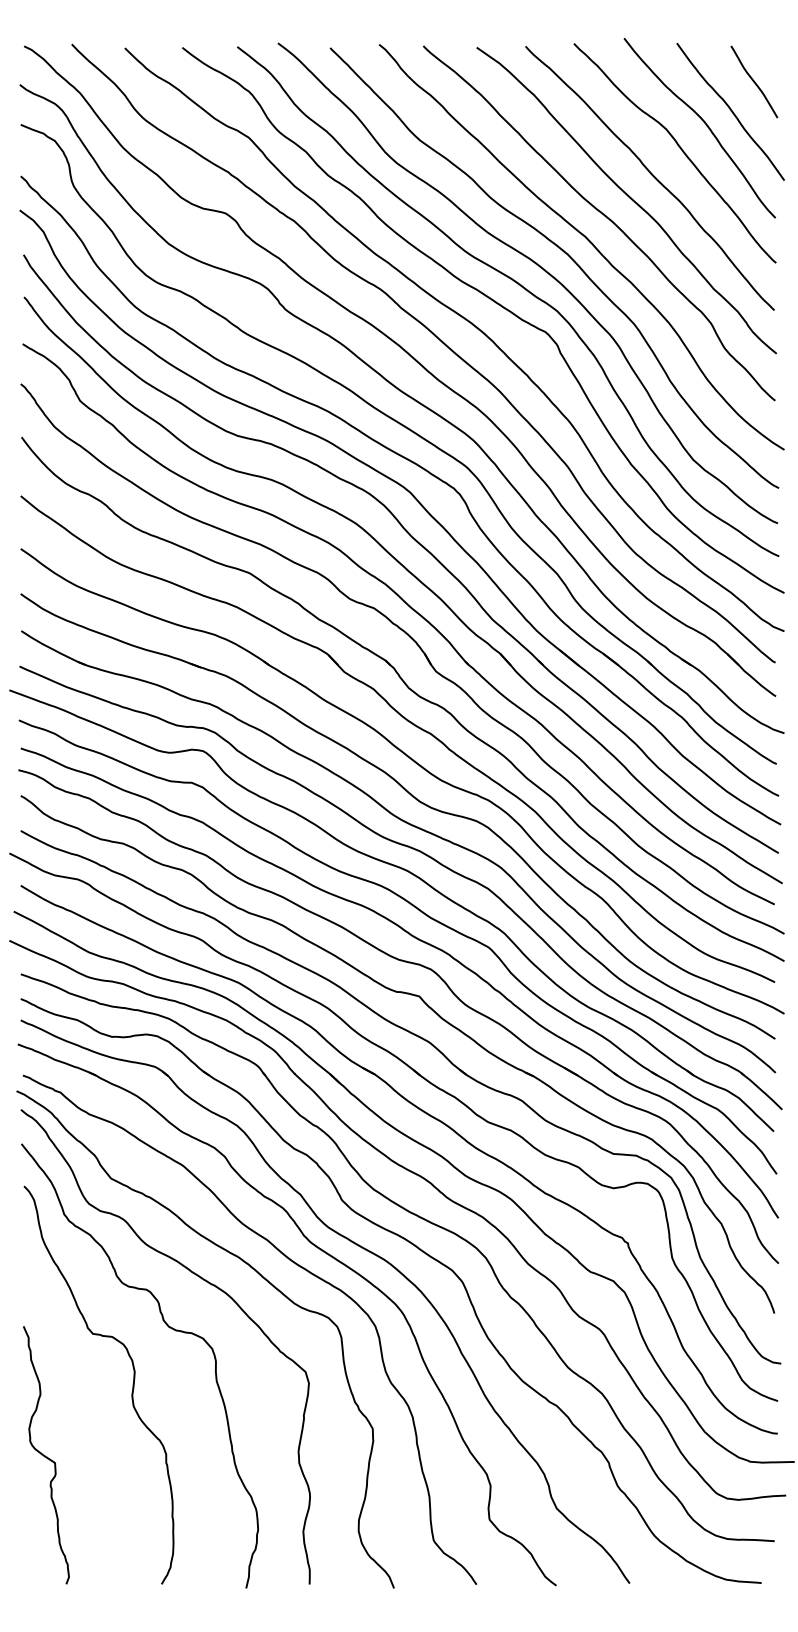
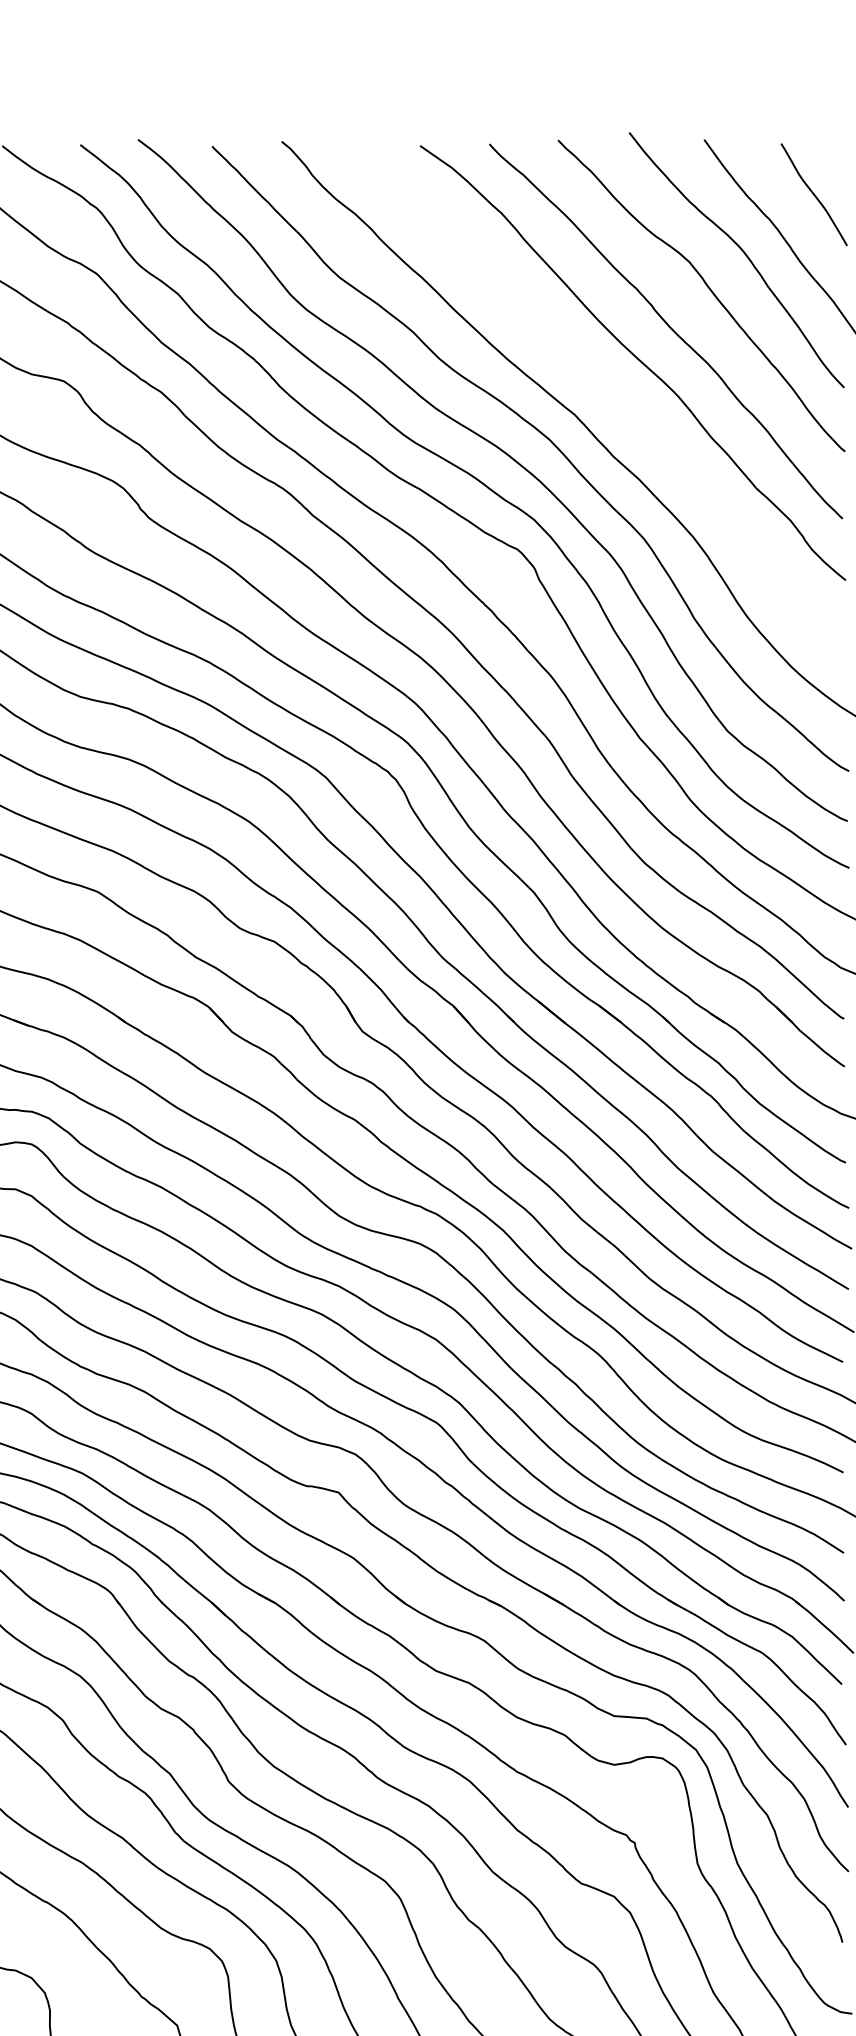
curve: (605, 217) -> (602, 387), removed

